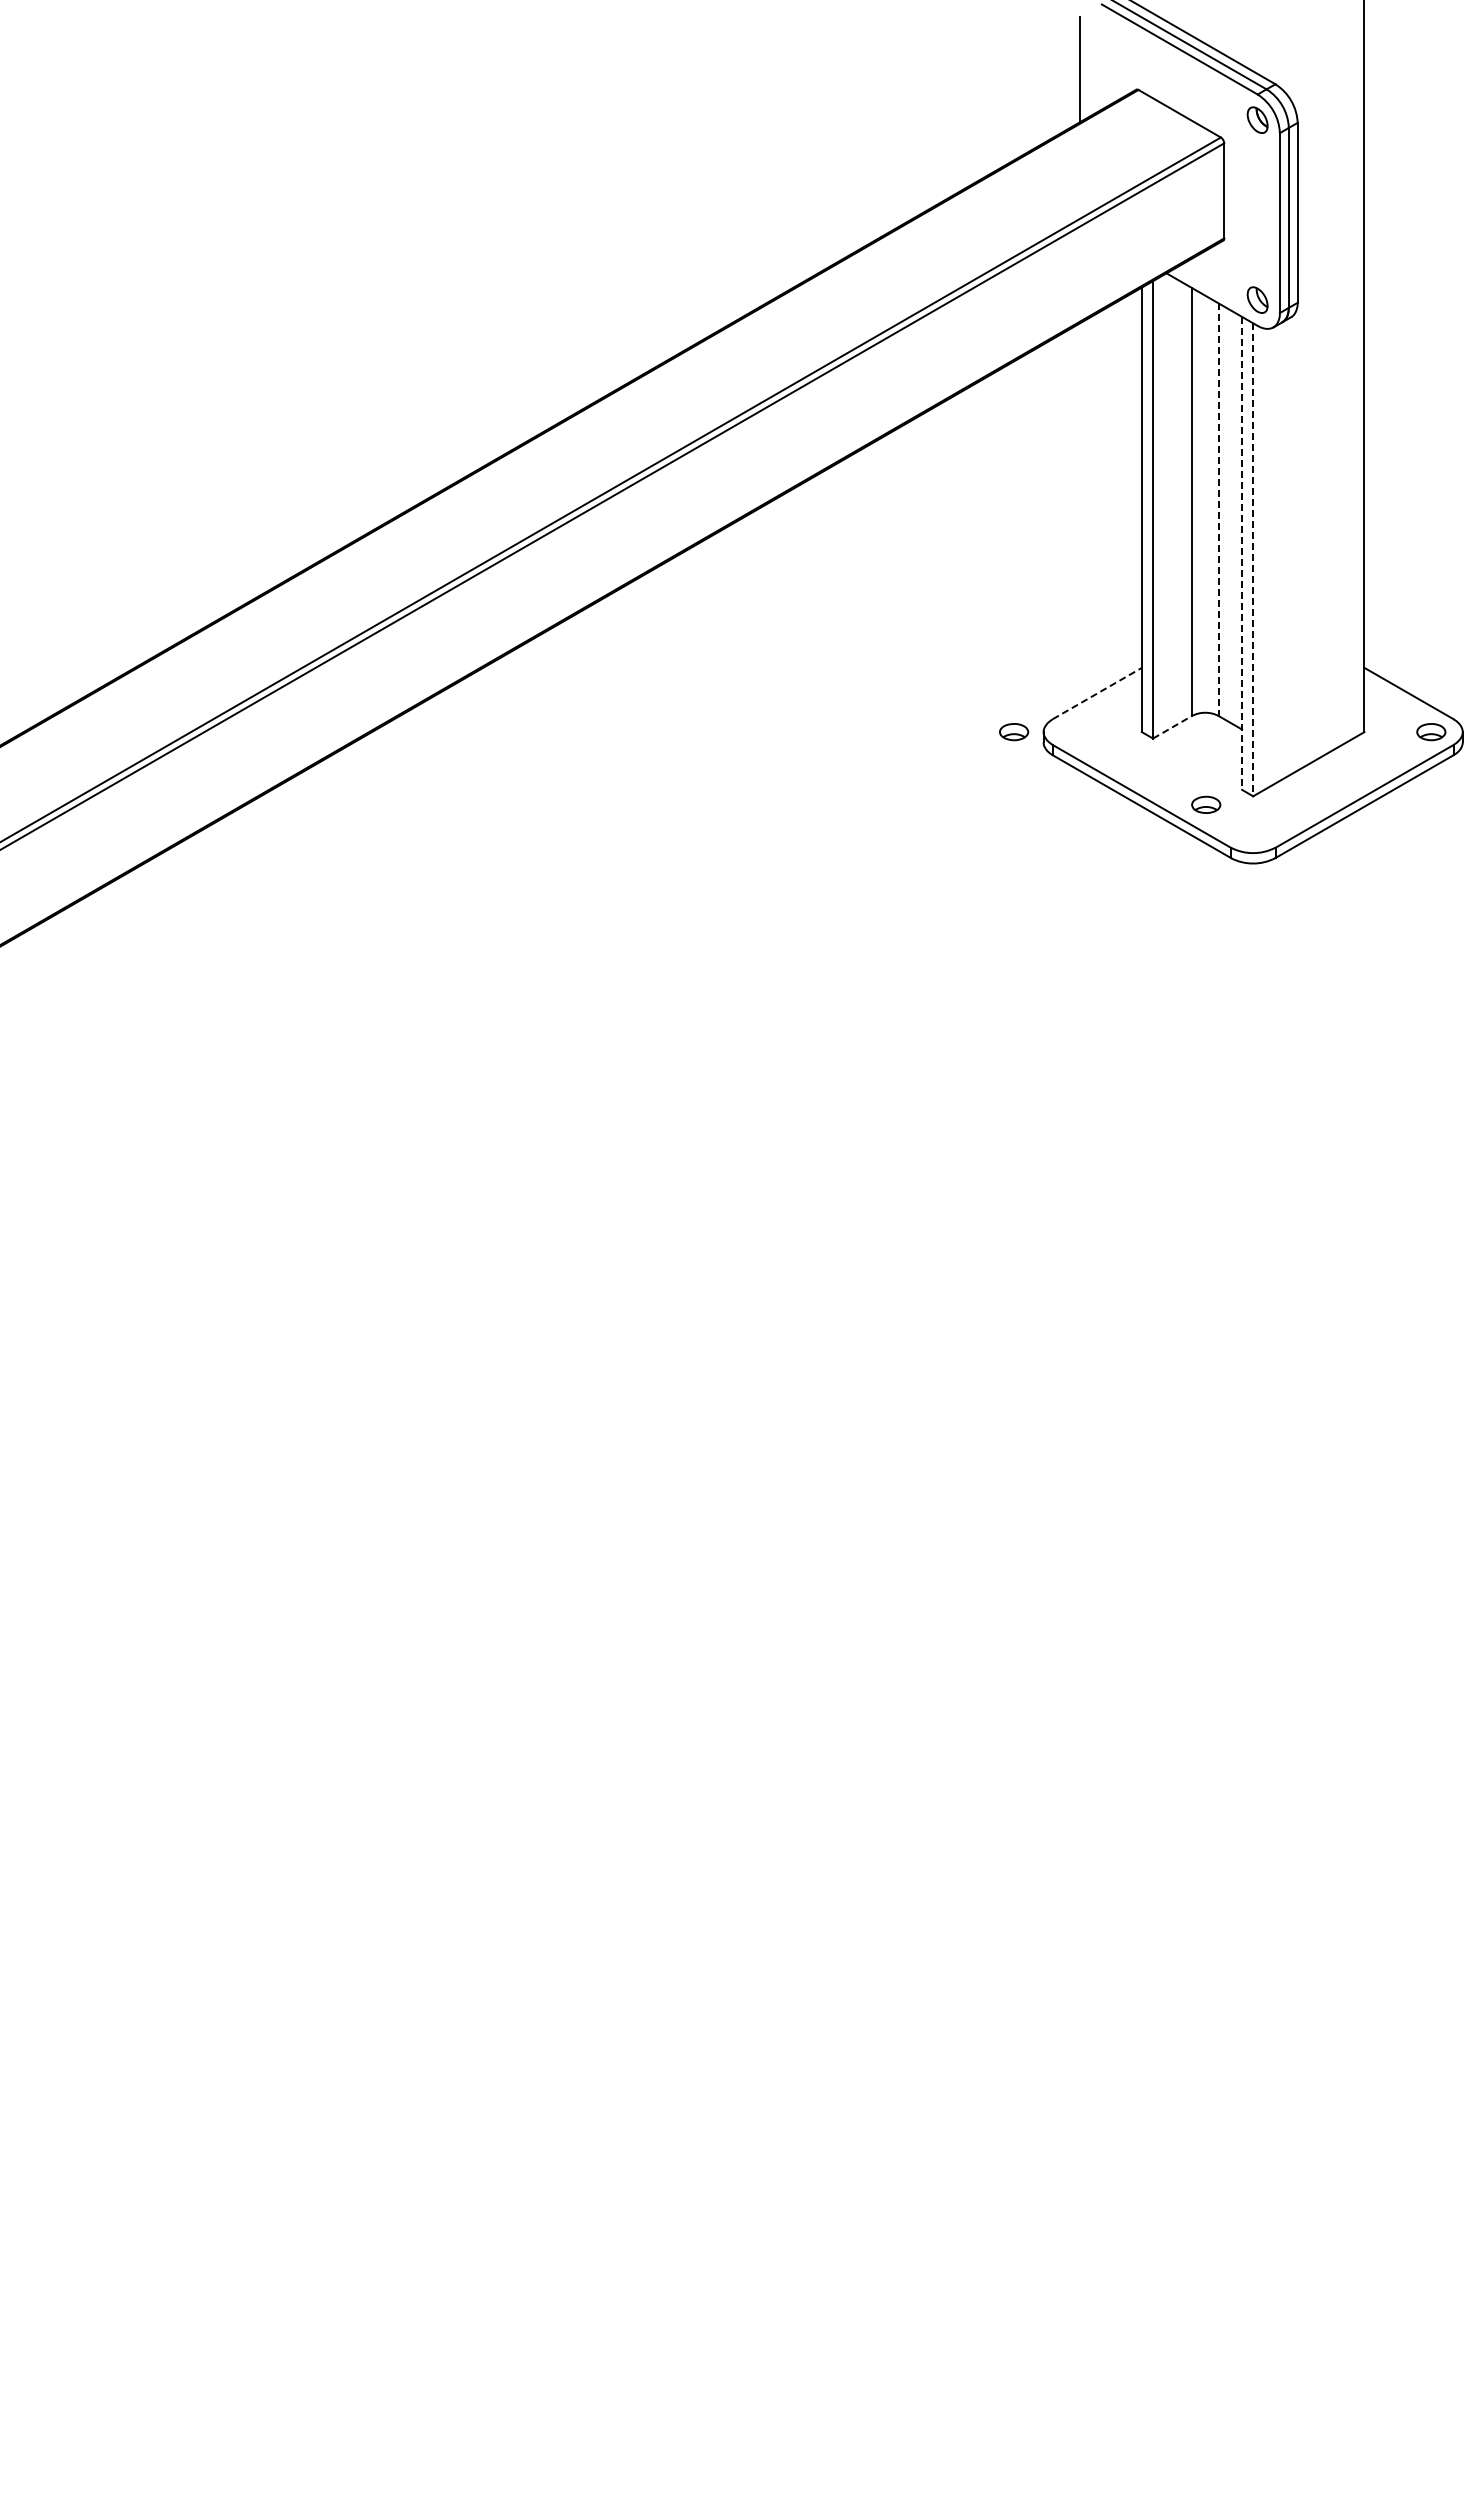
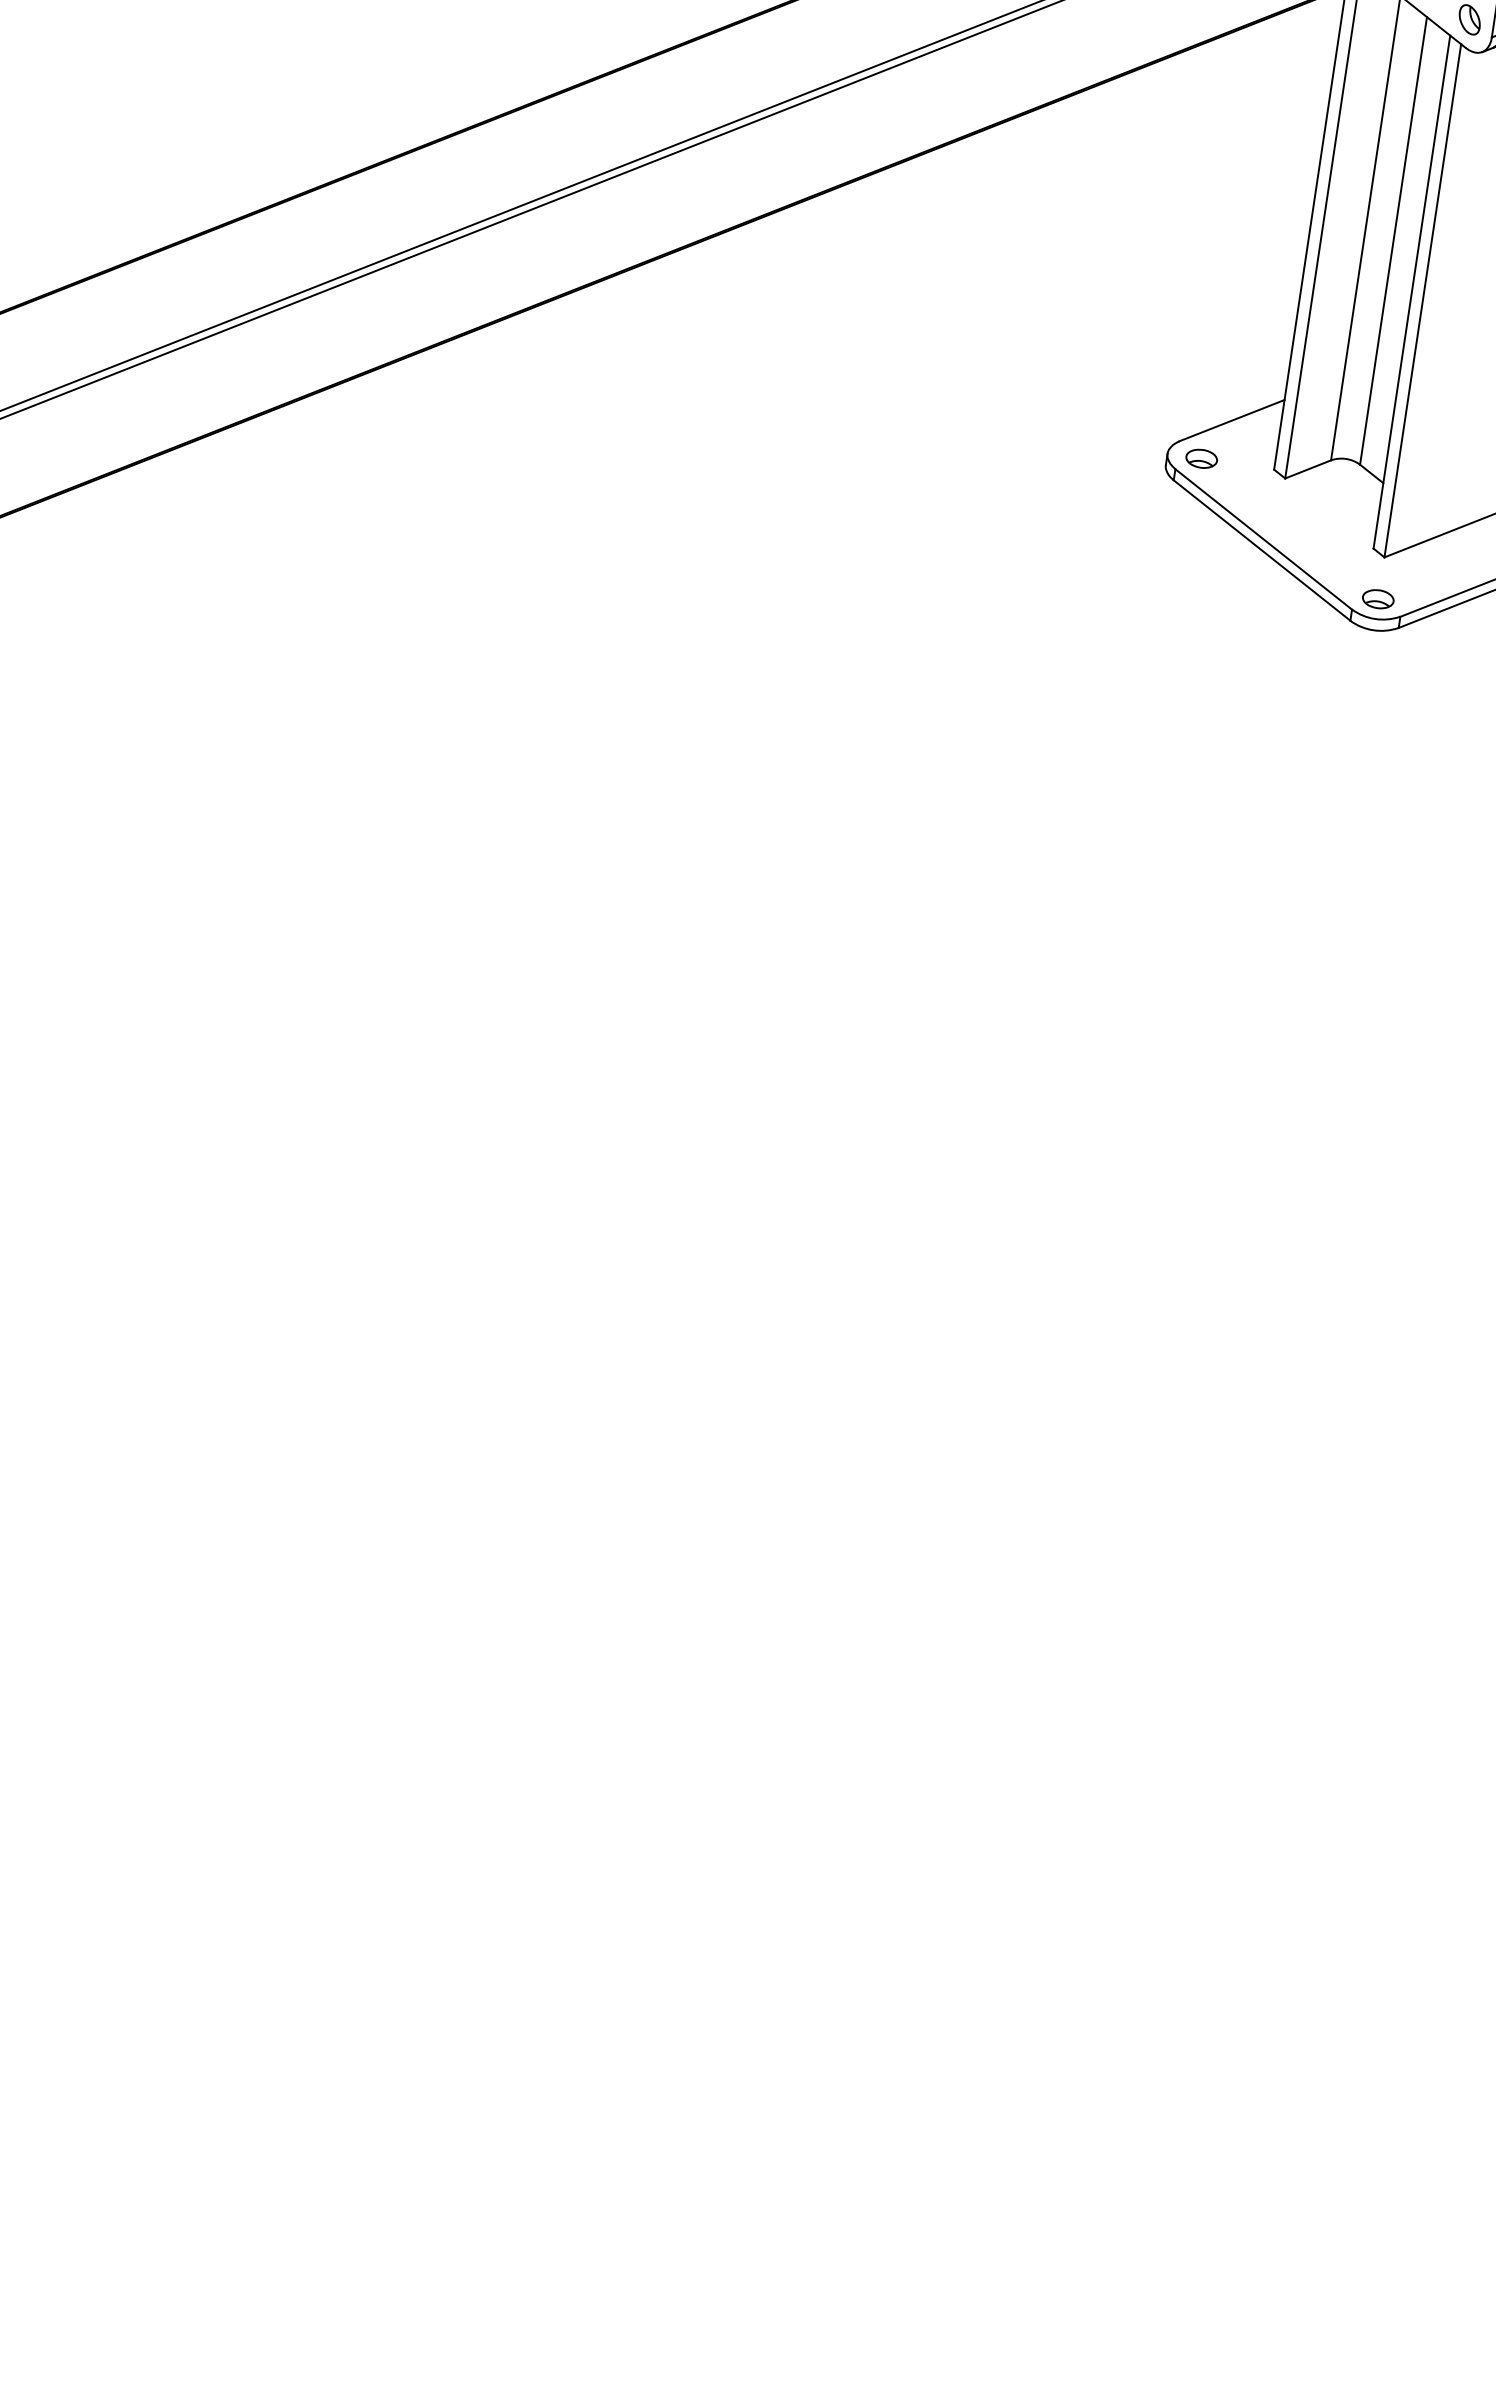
line: (1218, 510) -> (1393, 241), dashed -> solid
line: (1242, 553) -> (1412, 292), dashed -> solid
line: (1253, 559) -> (1423, 300), dashed -> solid
line: (1097, 693) -> (1232, 420), dashed -> solid
line: (1172, 727) -> (1308, 469), dashed -> solid
part: (1014, 732) -> (1202, 459), moved
part: (1206, 804) -> (1378, 598), moved

